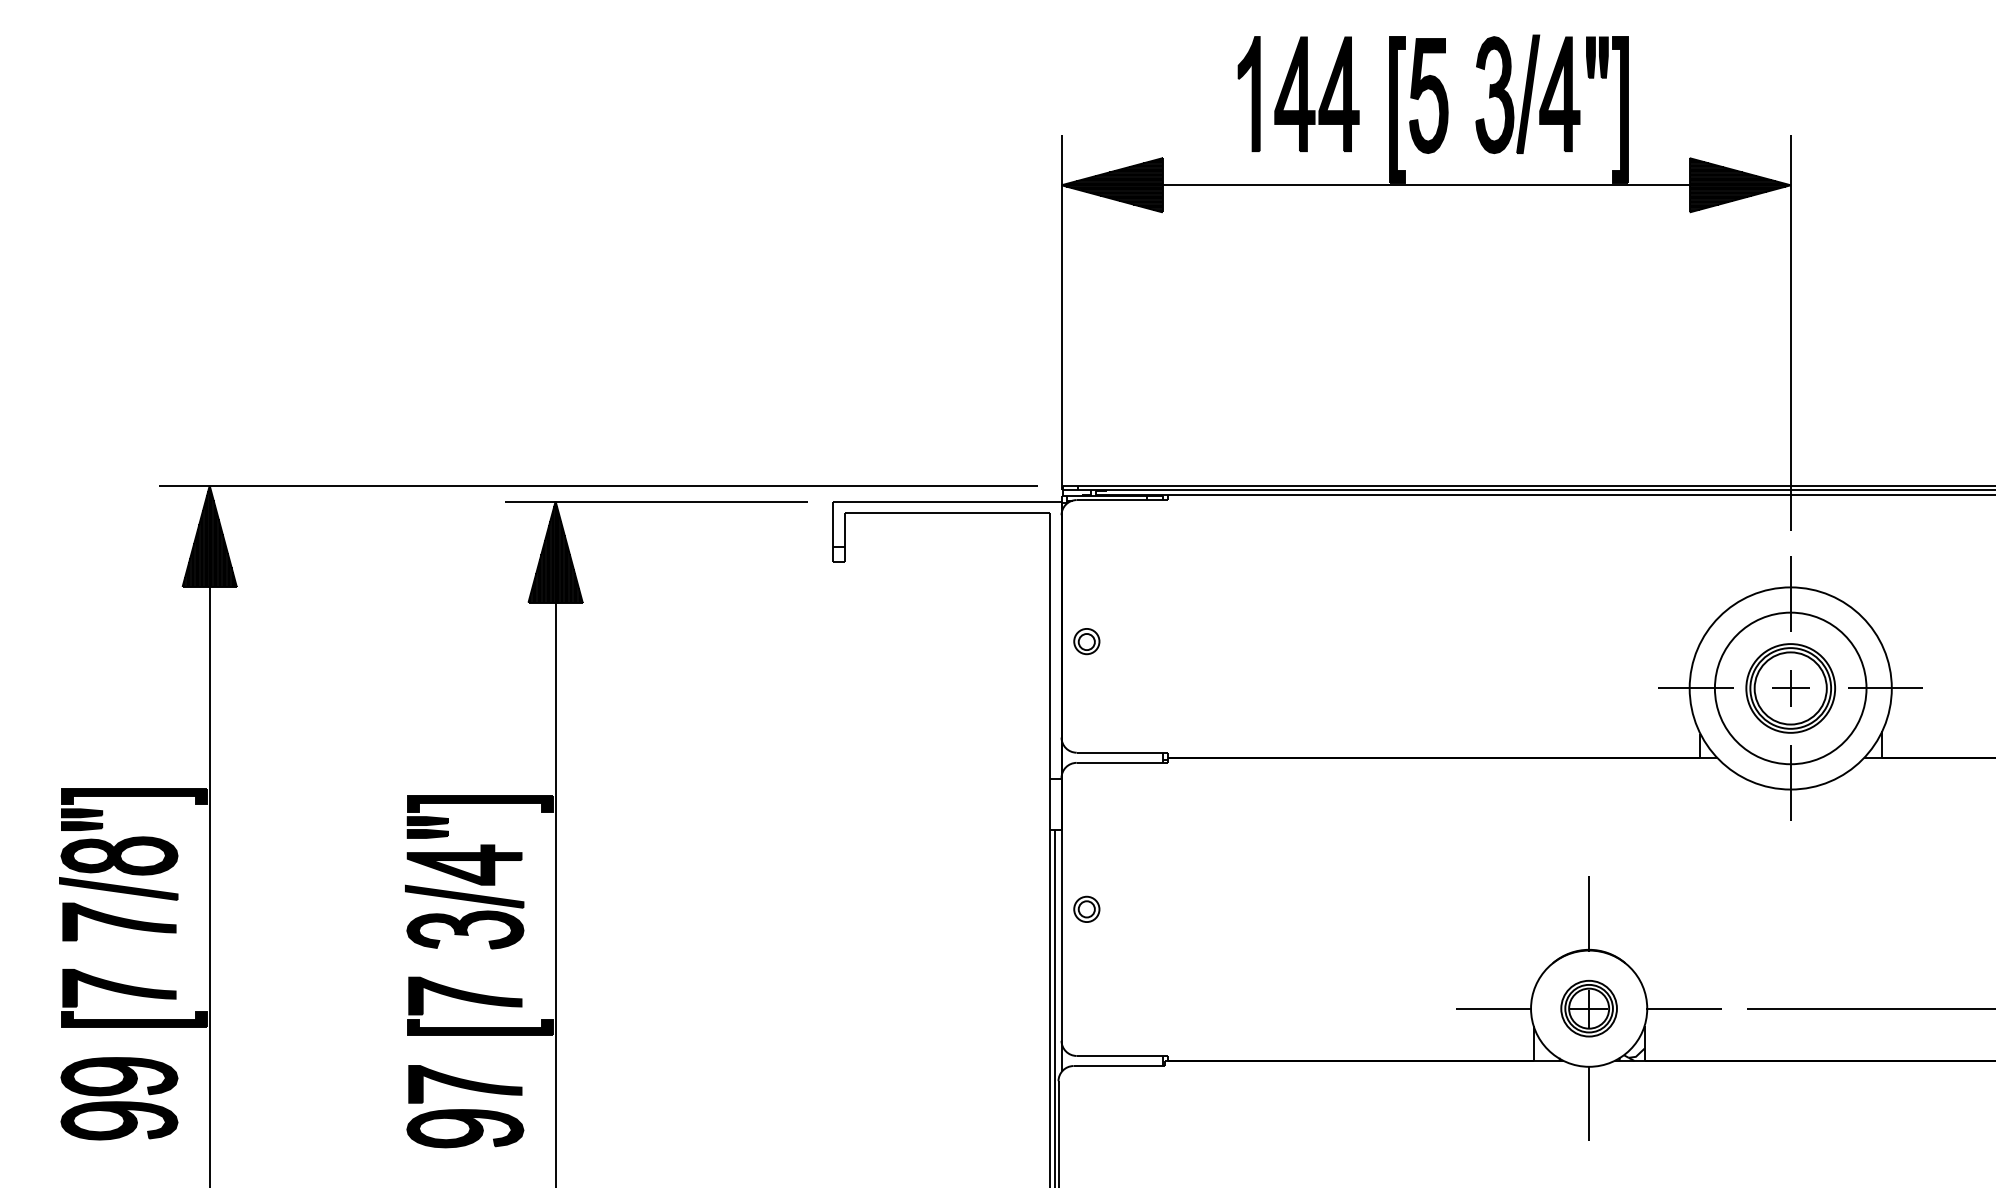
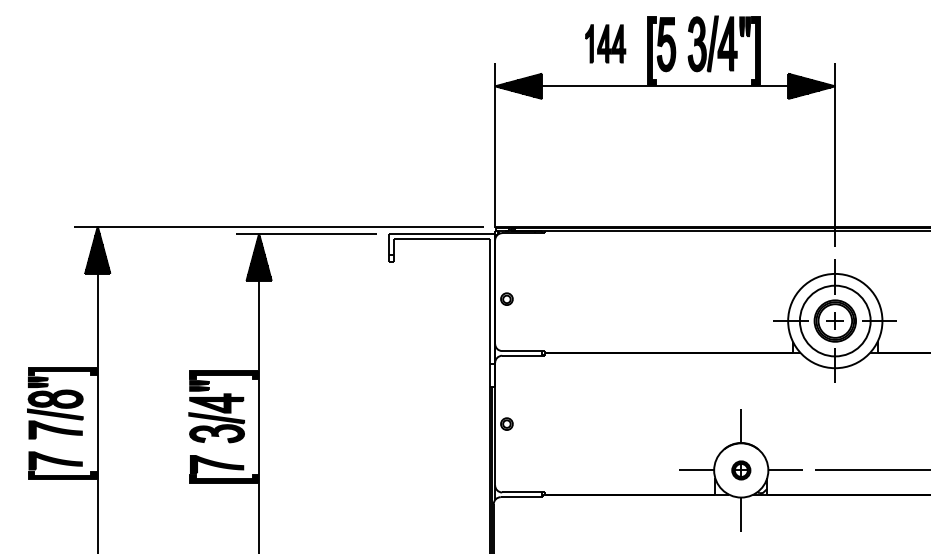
part: (1298, 93) -> (605, 43), size x0.7
part: (1589, 1008) -> (741, 470), size x0.7
part: (119, 1098) -> (55, 512), removed
part: (464, 1105) -> (216, 515), removed

